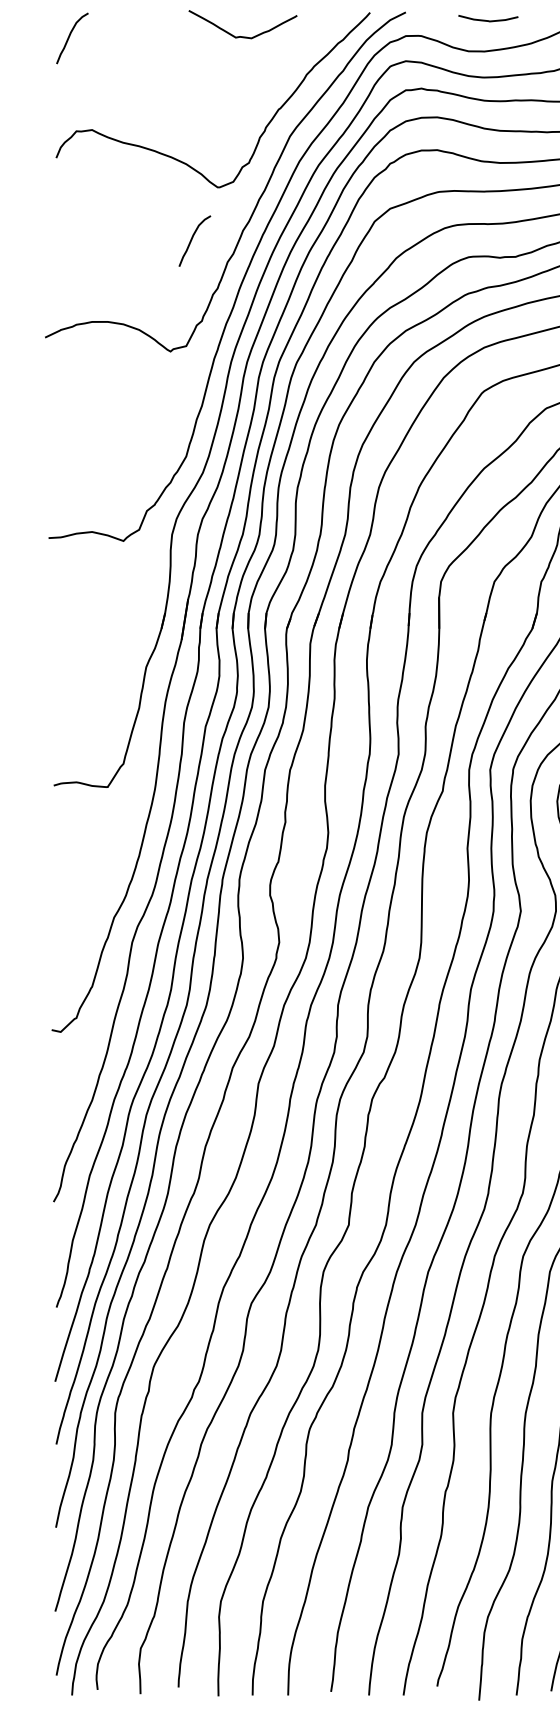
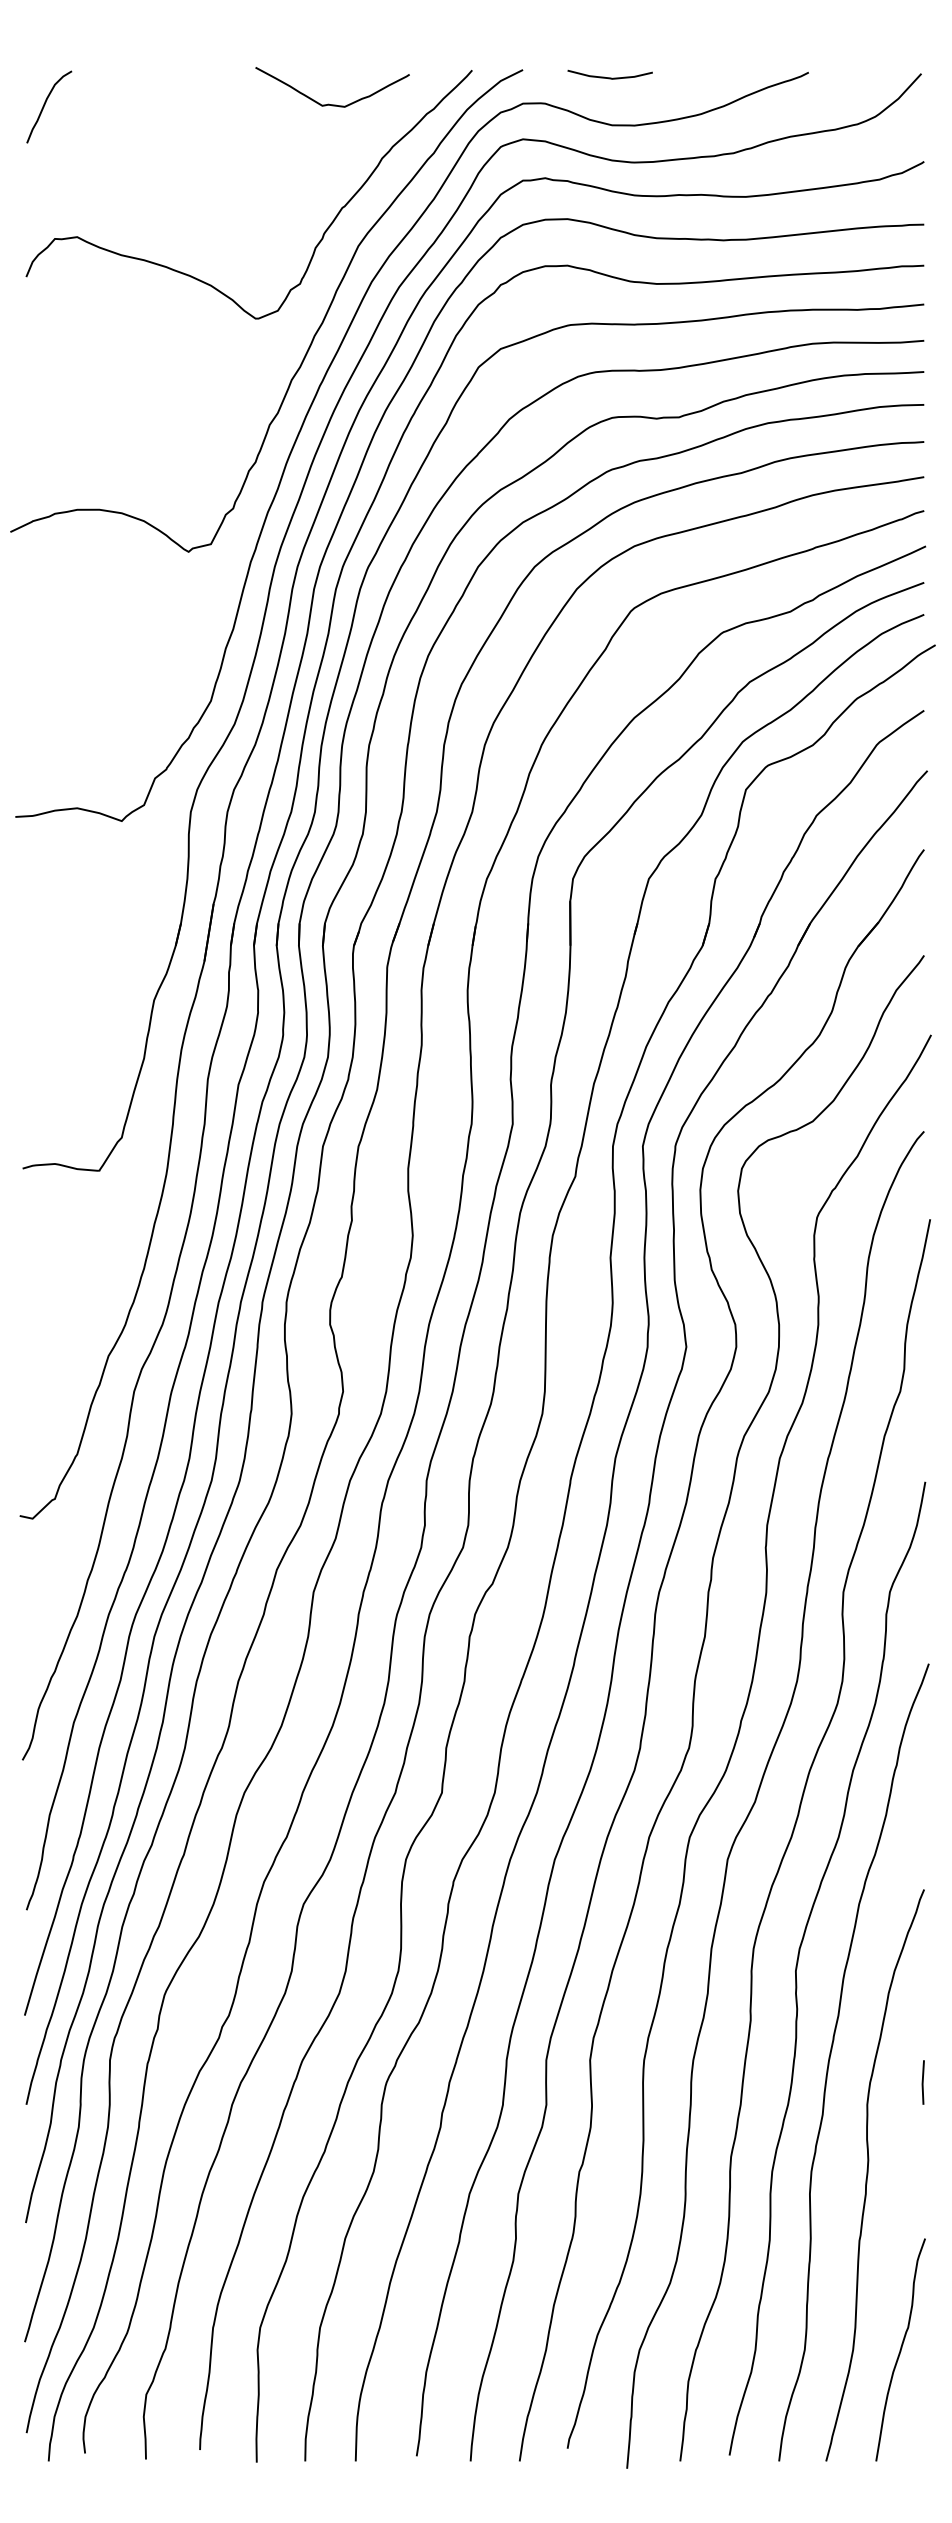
curve: (487, 20) -> (609, 77), moved
curve: (240, 35) -> (328, 103), moved
curve: (192, 240) -> (219, 393), removed

